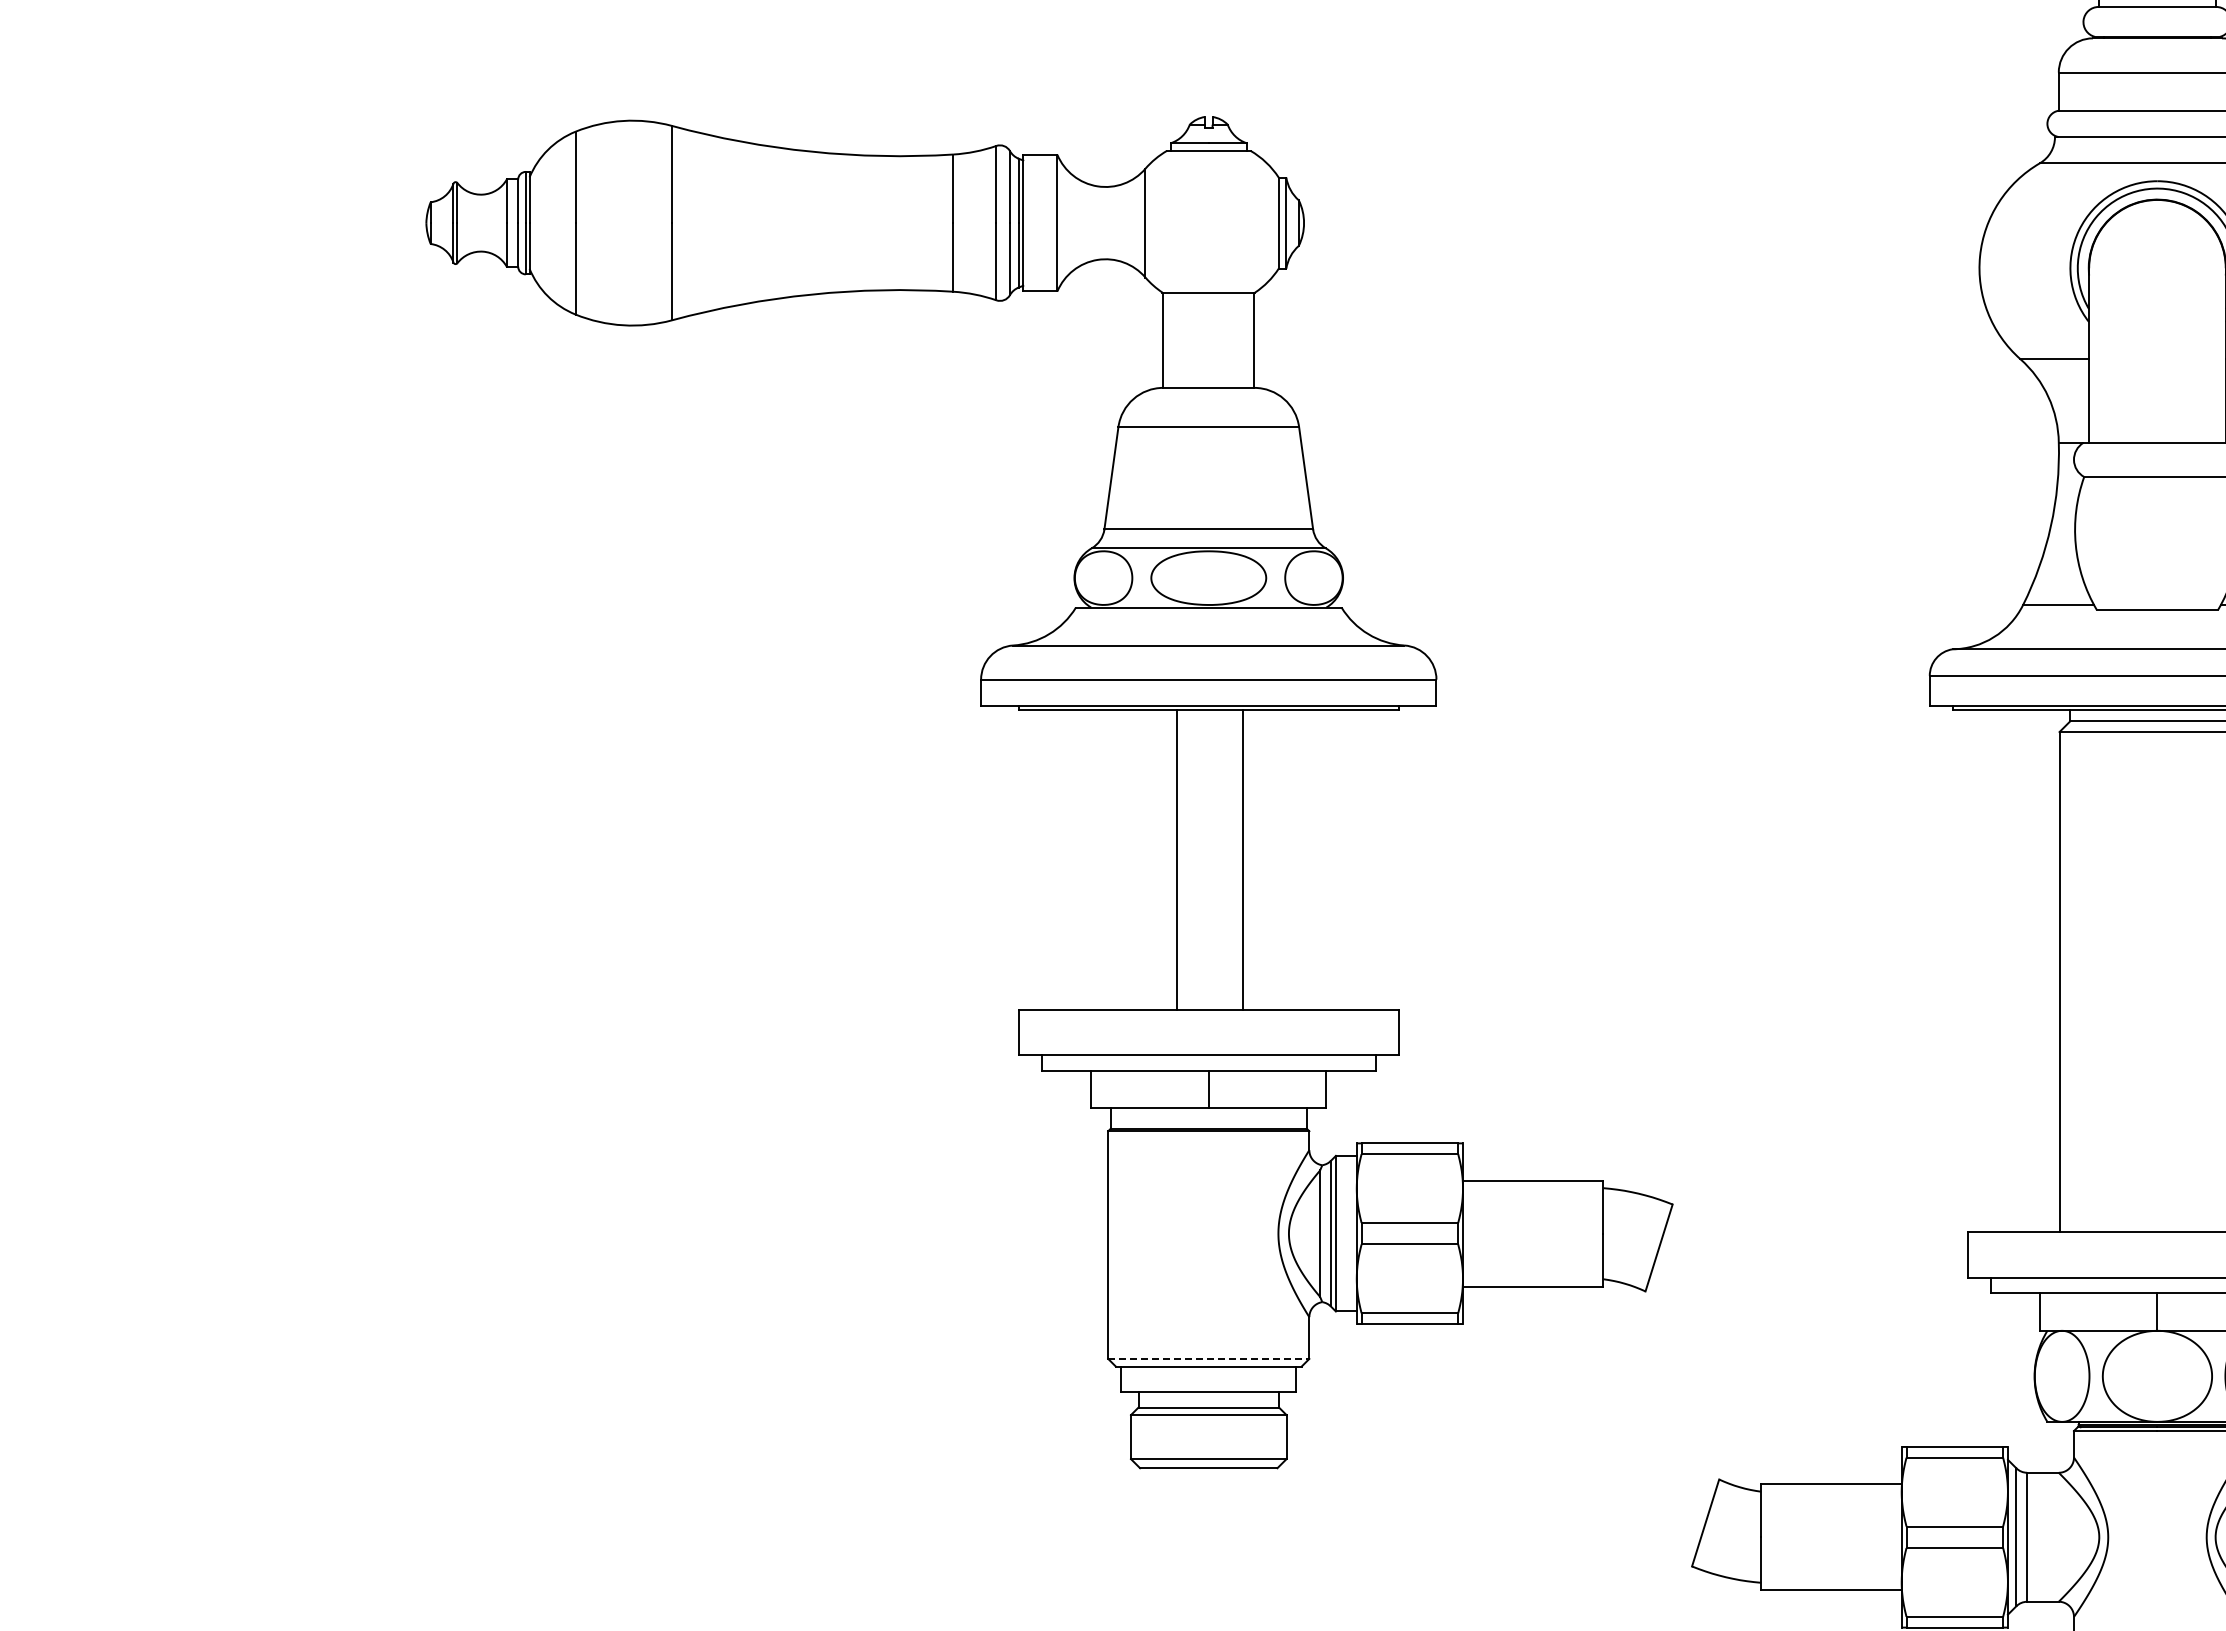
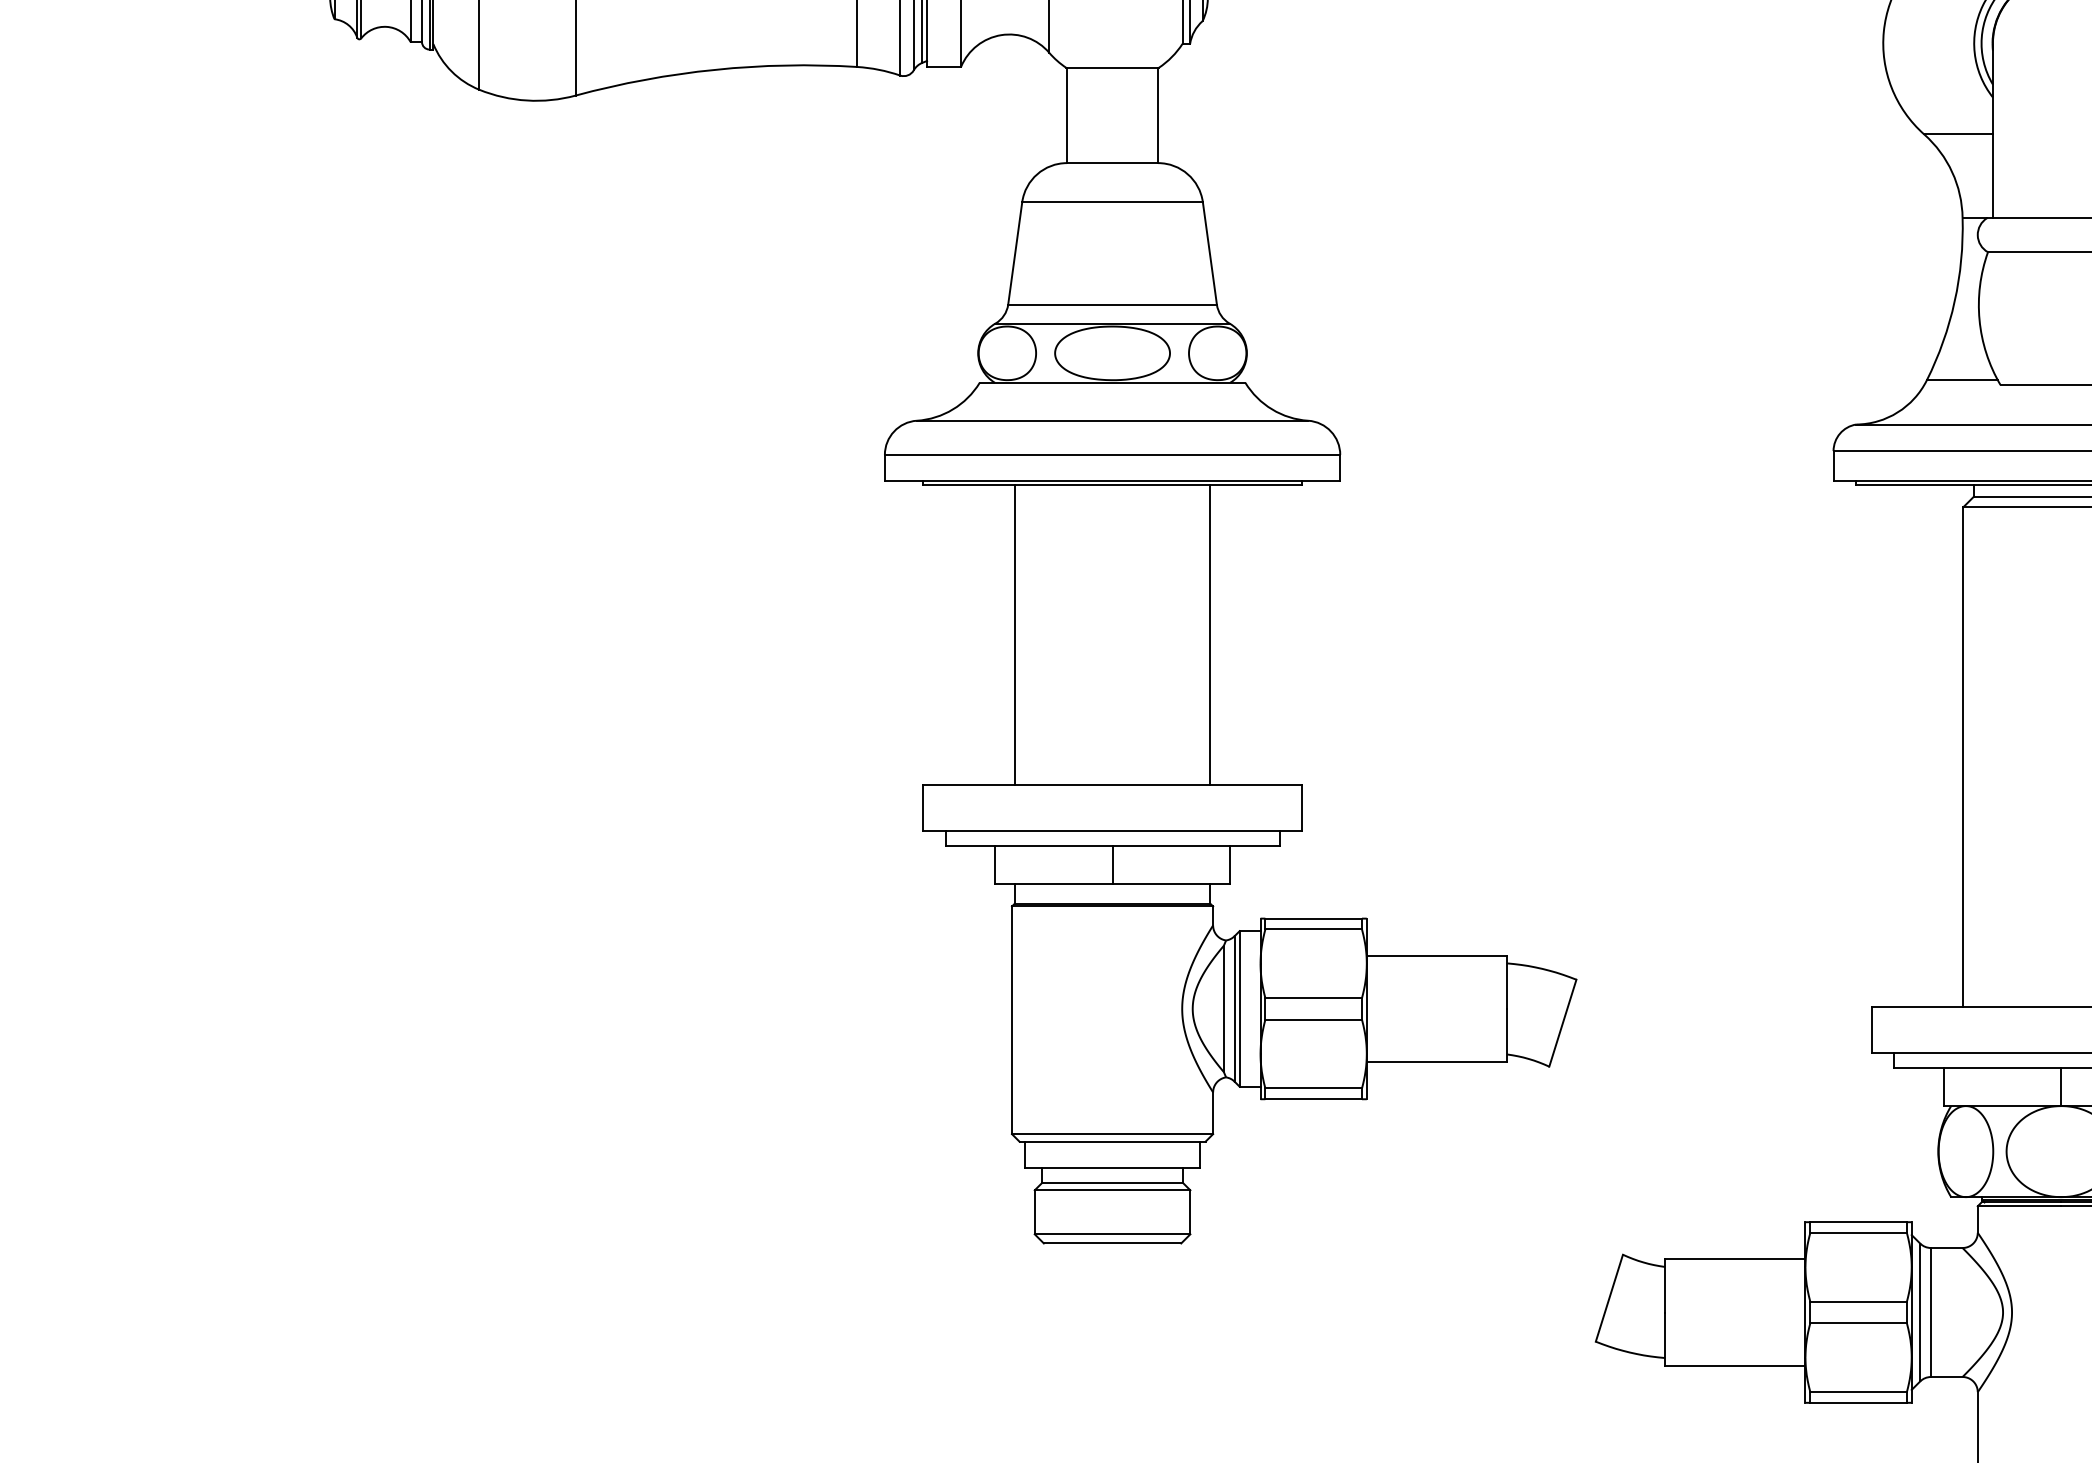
line: (1176, 859) -> (1014, 634), moved
line: (1242, 859) -> (1210, 634), moved
line: (1208, 1358) -> (1112, 1133), dashed -> solid

